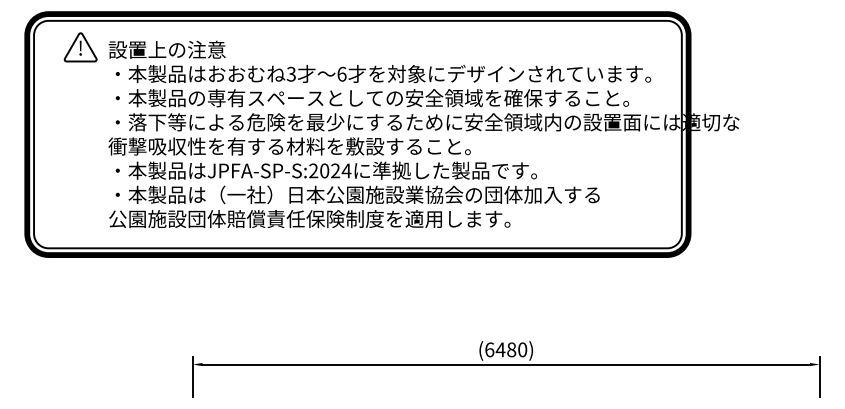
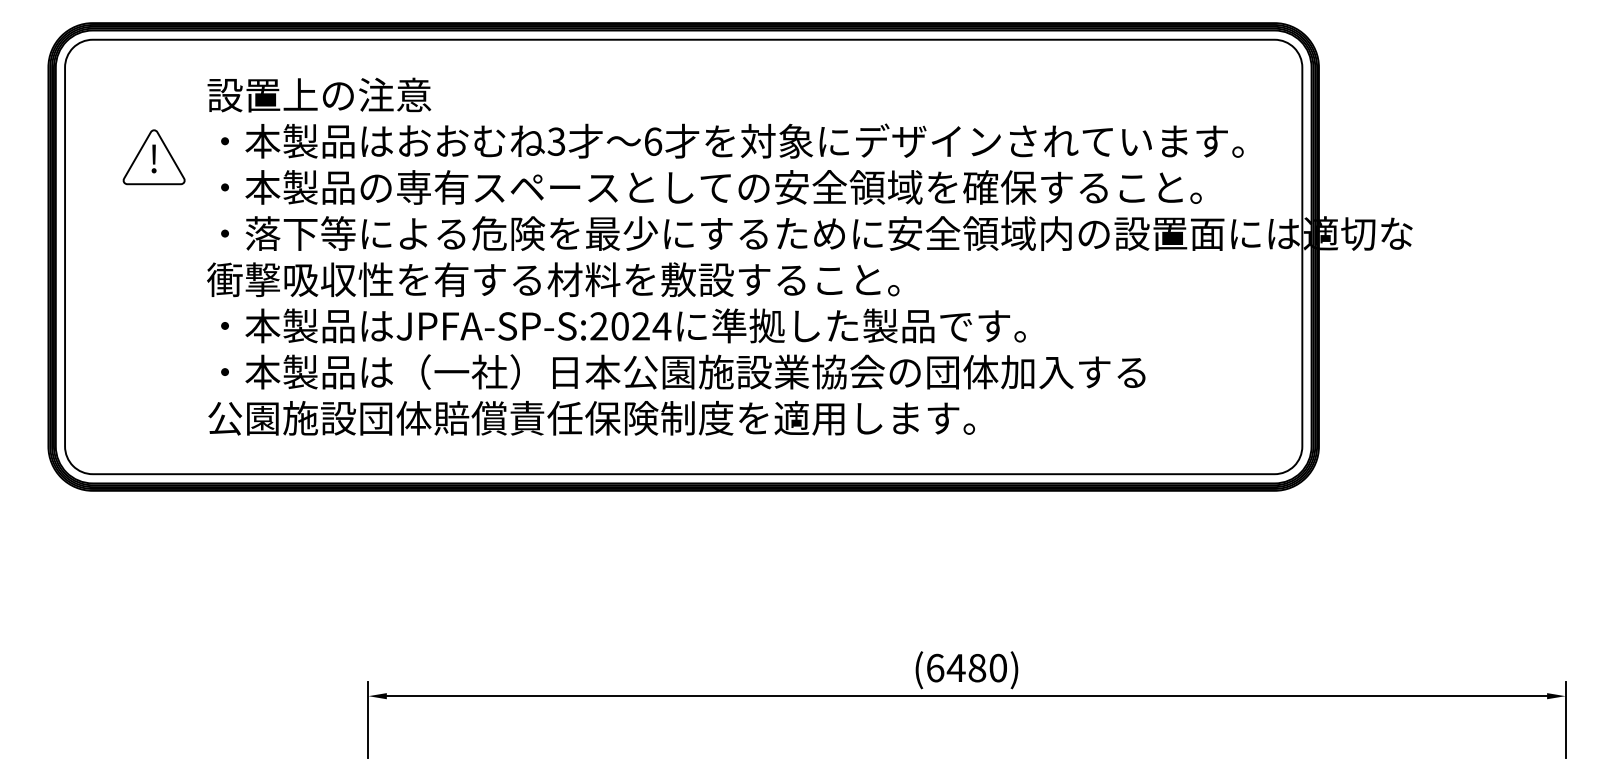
part: (80, 47) -> (153, 157), moved

